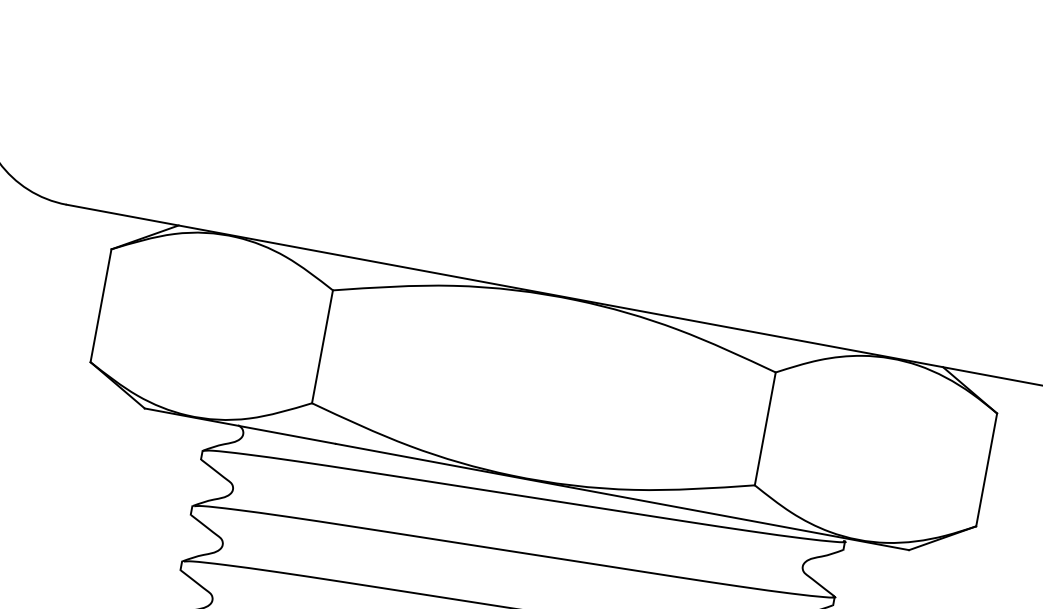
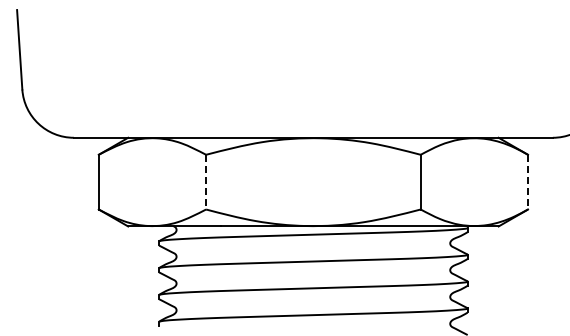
line: (323, 347) -> (206, 182), solid -> dashed
line: (987, 470) -> (528, 182), solid -> dashed

